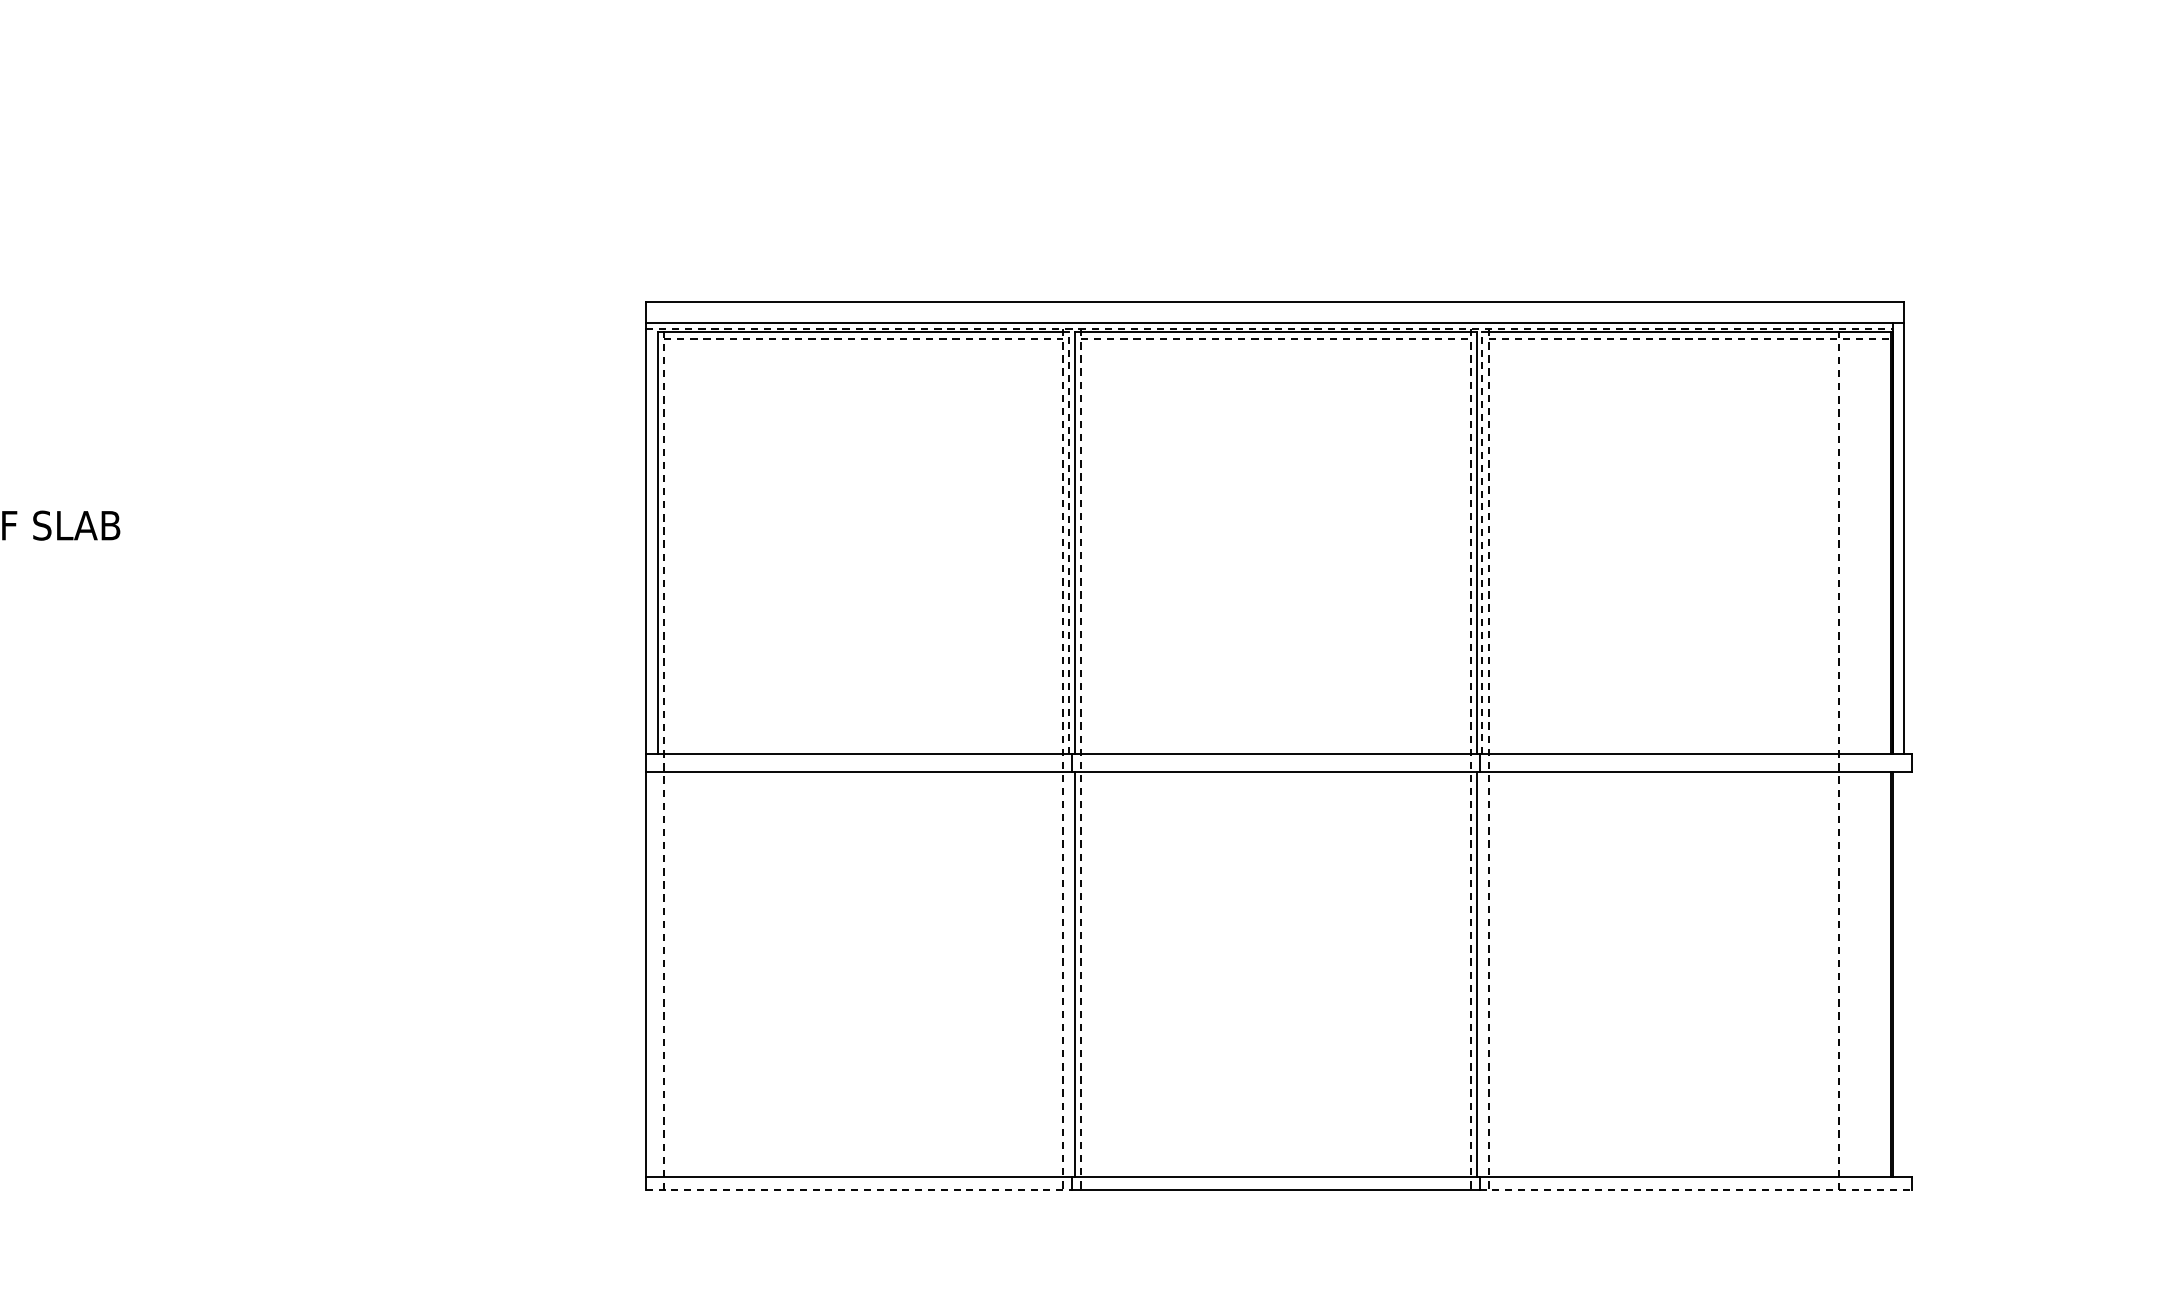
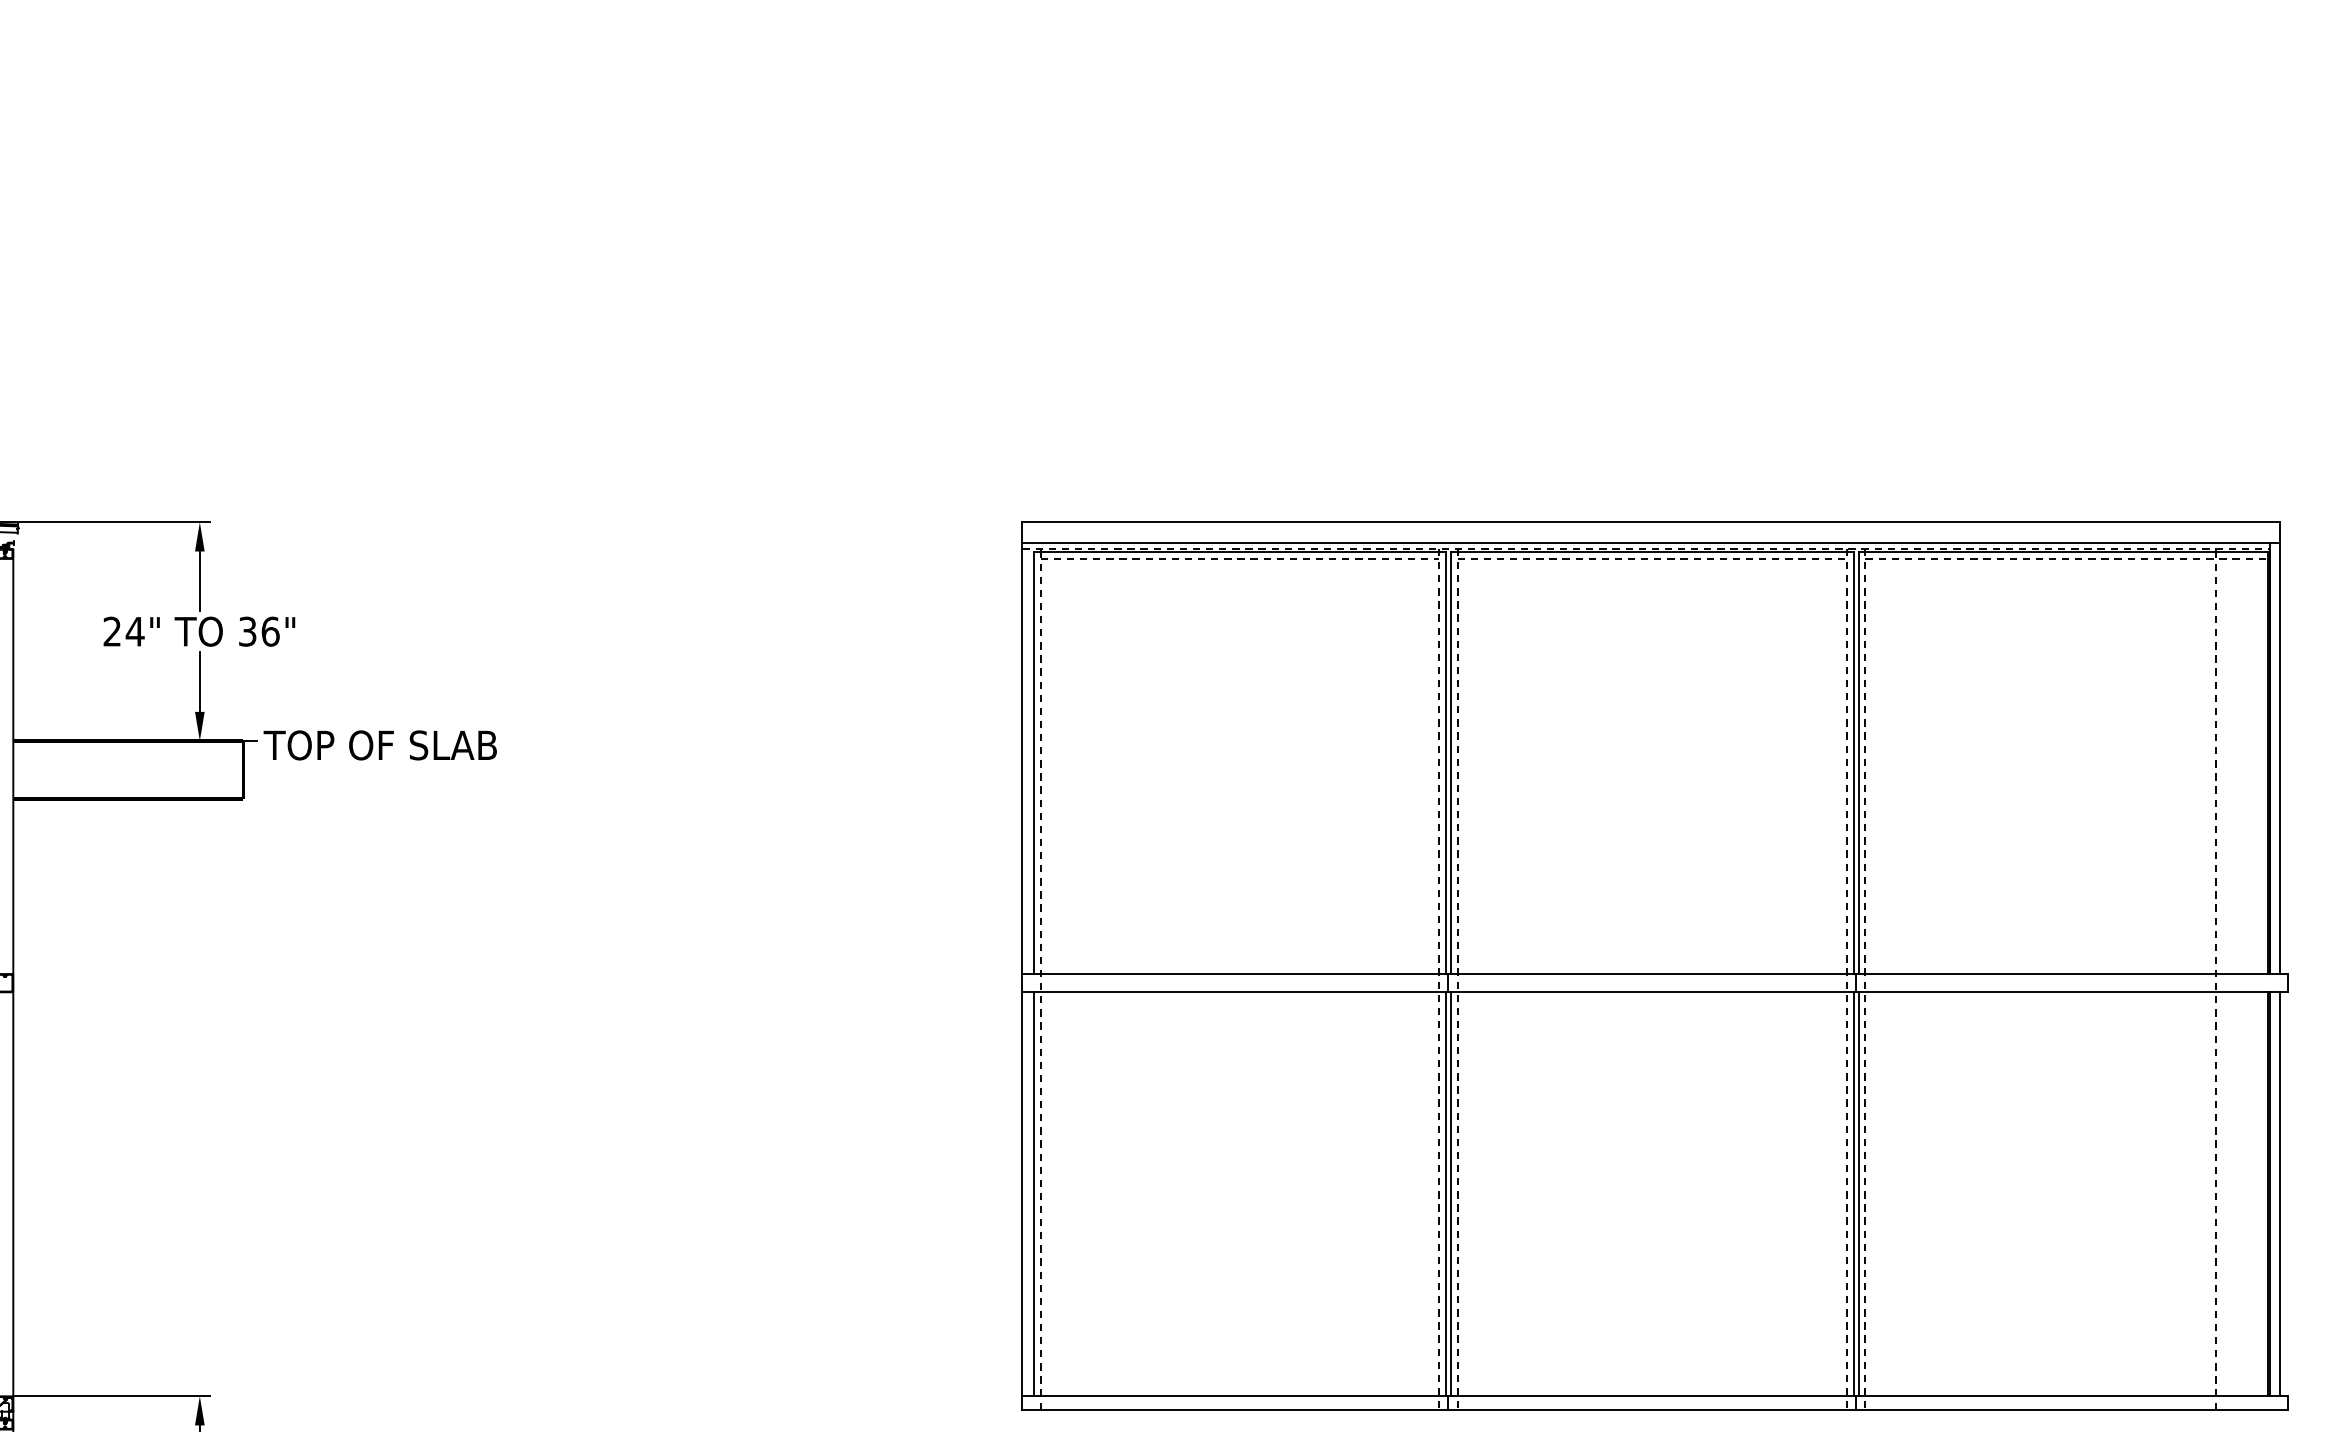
line: (1068, 542) -> (1445, 762), dashed -> solid
line: (1482, 542) -> (1859, 762), dashed -> solid
line: (657, 974) -> (1034, 1194), added
line: (1068, 974) -> (1445, 1194), added
line: (1482, 974) -> (1859, 1194), added
line: (1903, 974) -> (2280, 1194), added
line: (858, 1189) -> (1235, 1409), dashed -> solid
line: (1695, 1189) -> (2072, 1409), dashed -> solid

